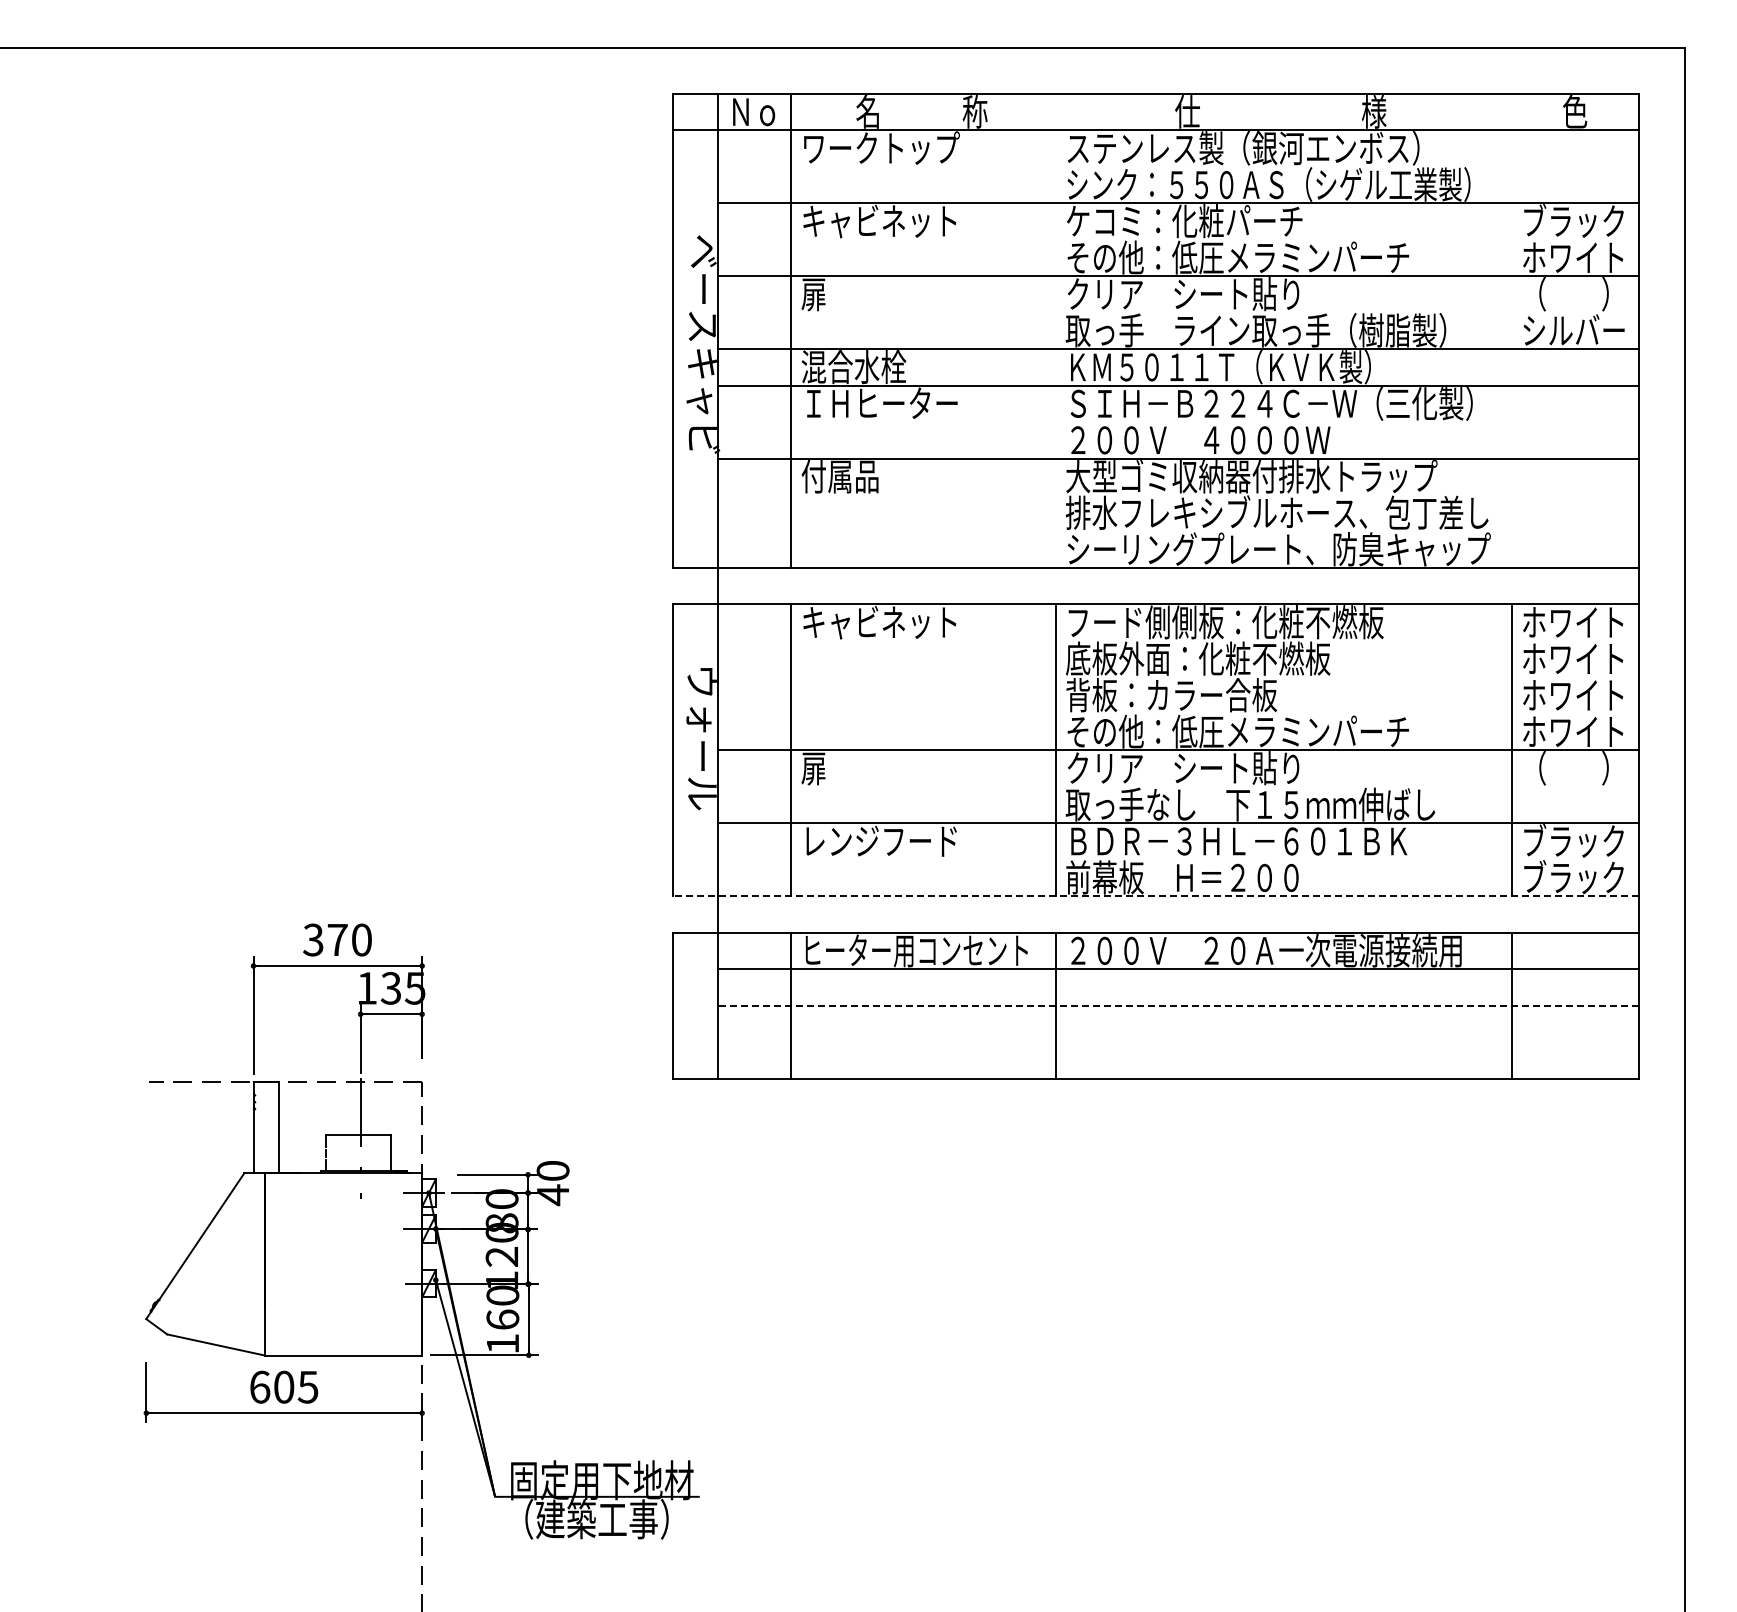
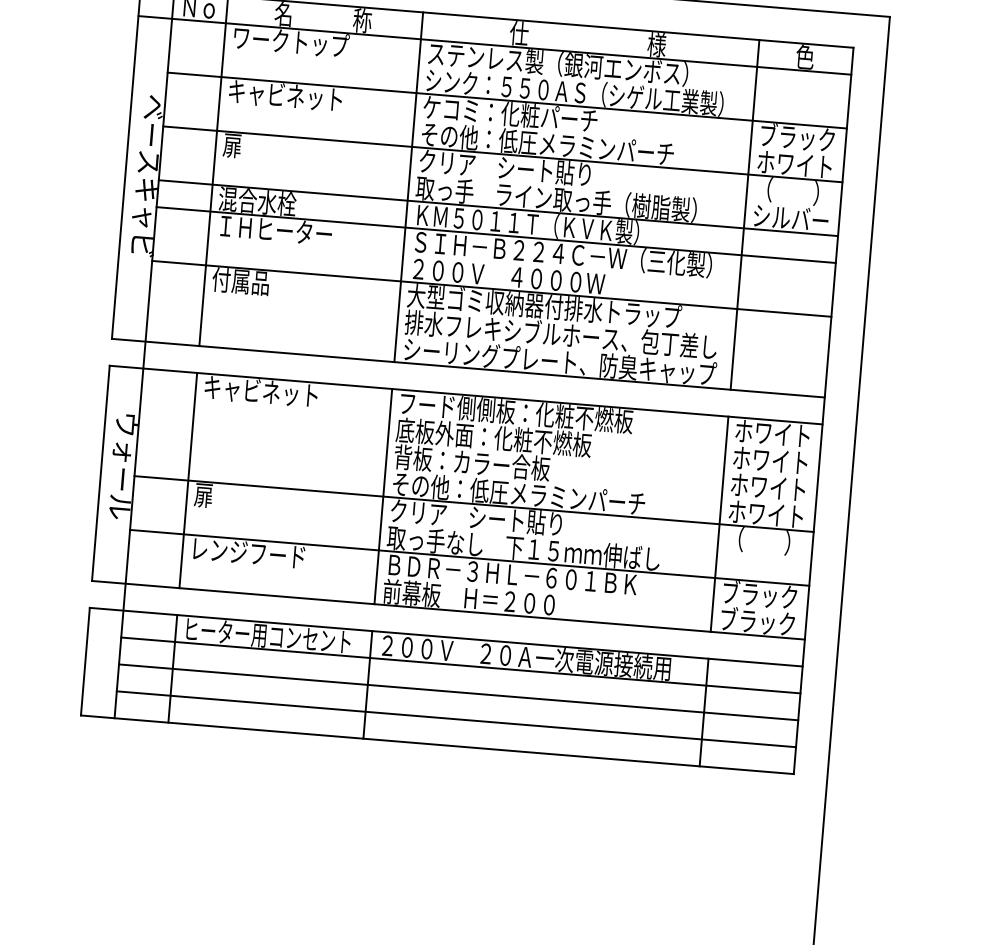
line: (1055, 330) -> (408, 186), added
line: (1511, 330) -> (744, 214), added
line: (1155, 896) -> (448, 610), dashed -> solid
line: (1178, 1005) -> (458, 692), dashed -> solid
line: (1178, 1042) -> (456, 719), added

